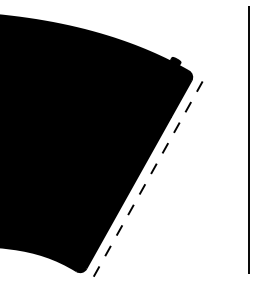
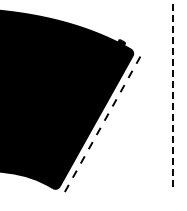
line: (248, 140) -> (172, 97), solid -> dashed

